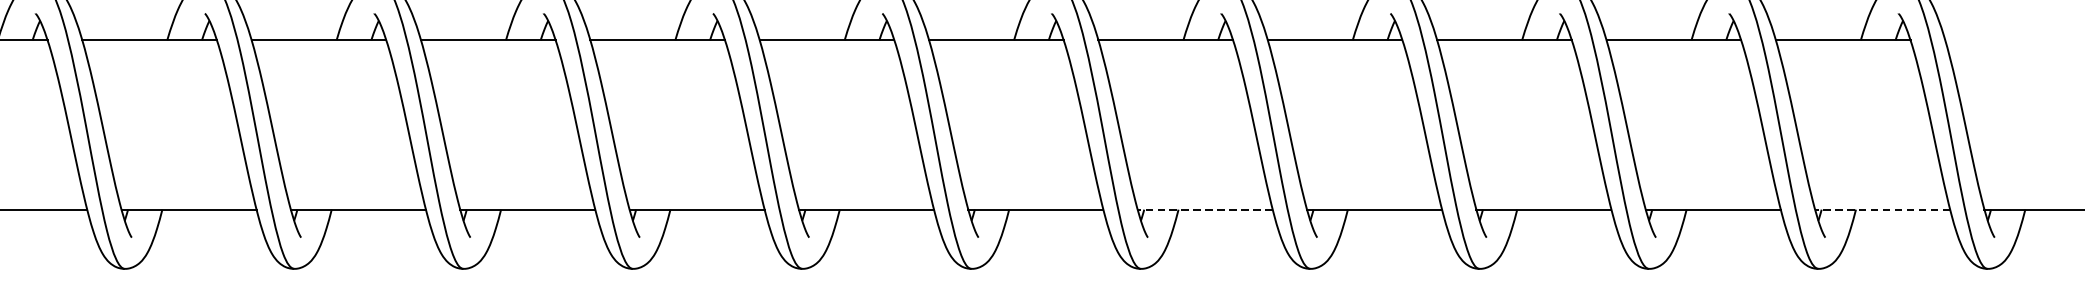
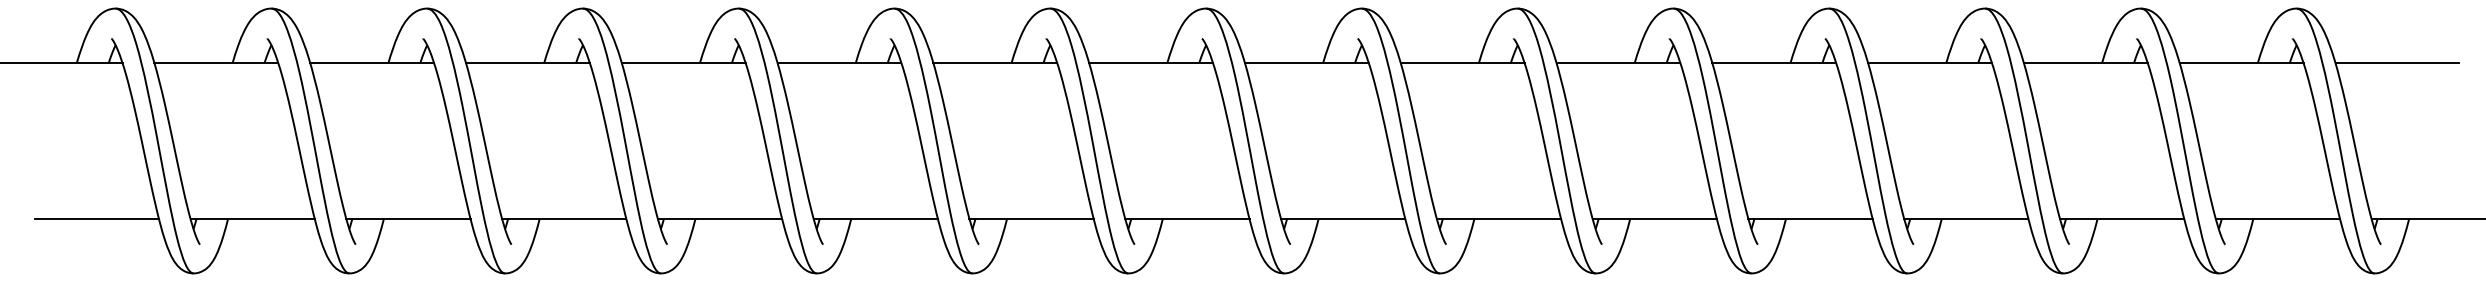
line: (2012, 40) -> (2397, 63), added
line: (1204, 209) -> (1654, 218), dashed -> solid
line: (1882, 209) -> (2277, 218), dashed -> solid

